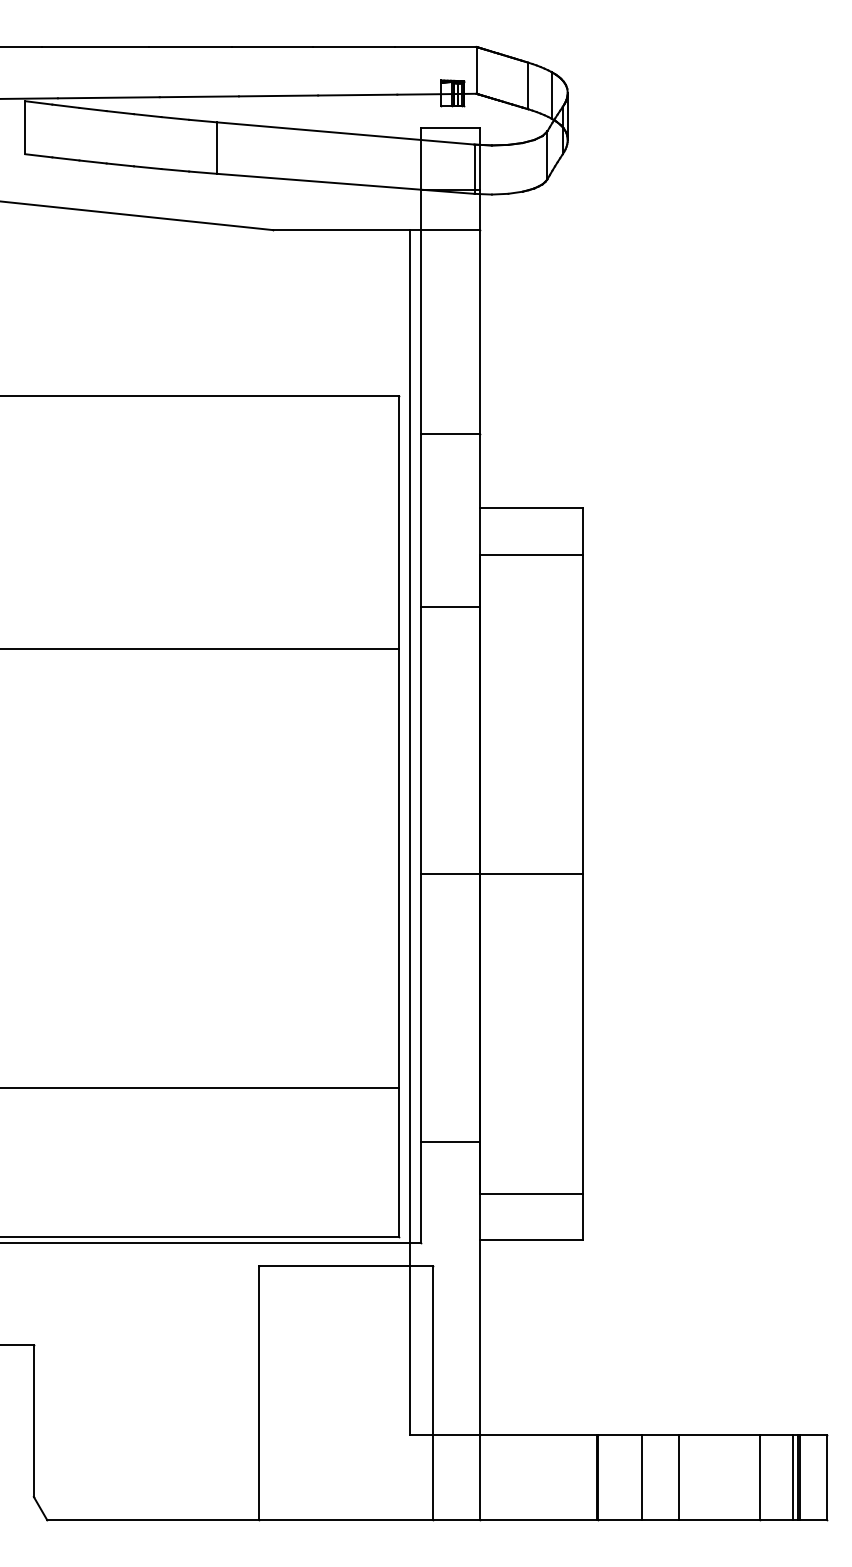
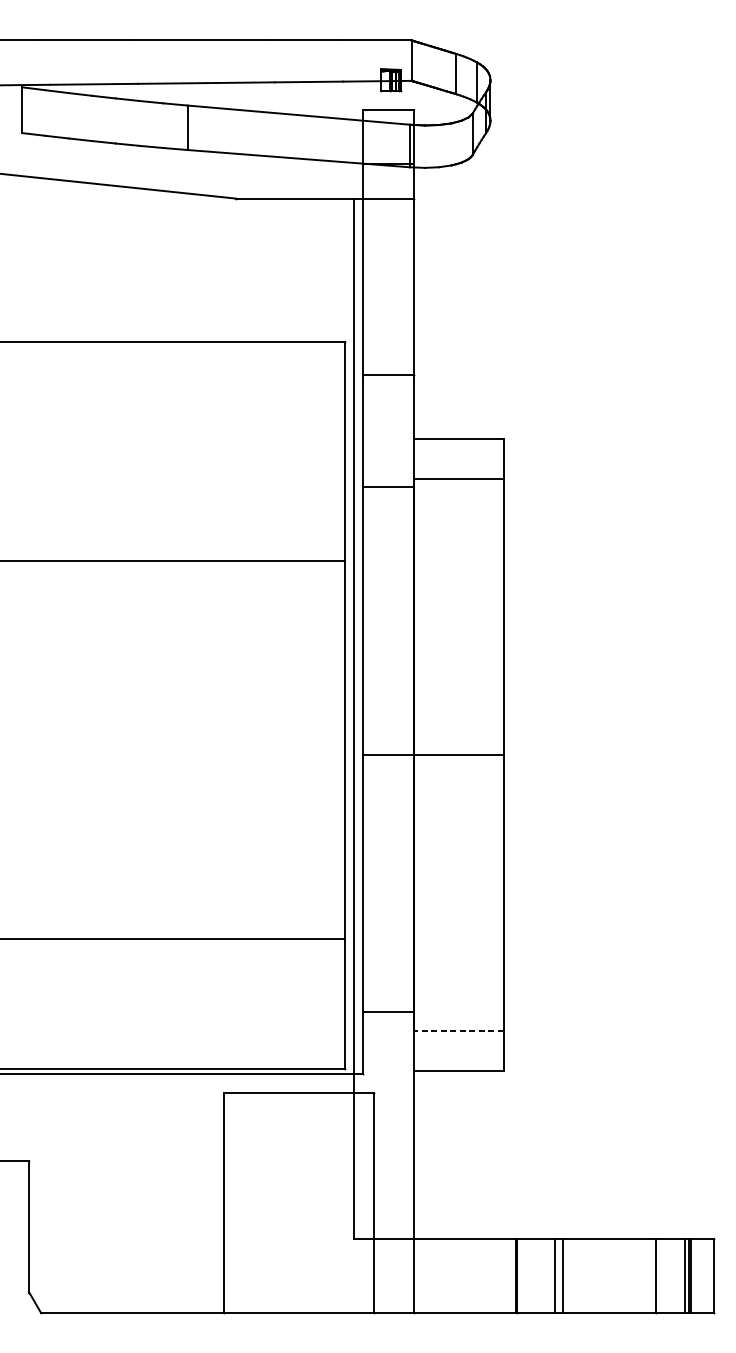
line: (449, 606) -> (388, 486), moved
line: (449, 1141) -> (388, 1011), moved
line: (531, 1193) -> (459, 1030), solid -> dashed
line: (678, 1477) -> (562, 1275), moved

